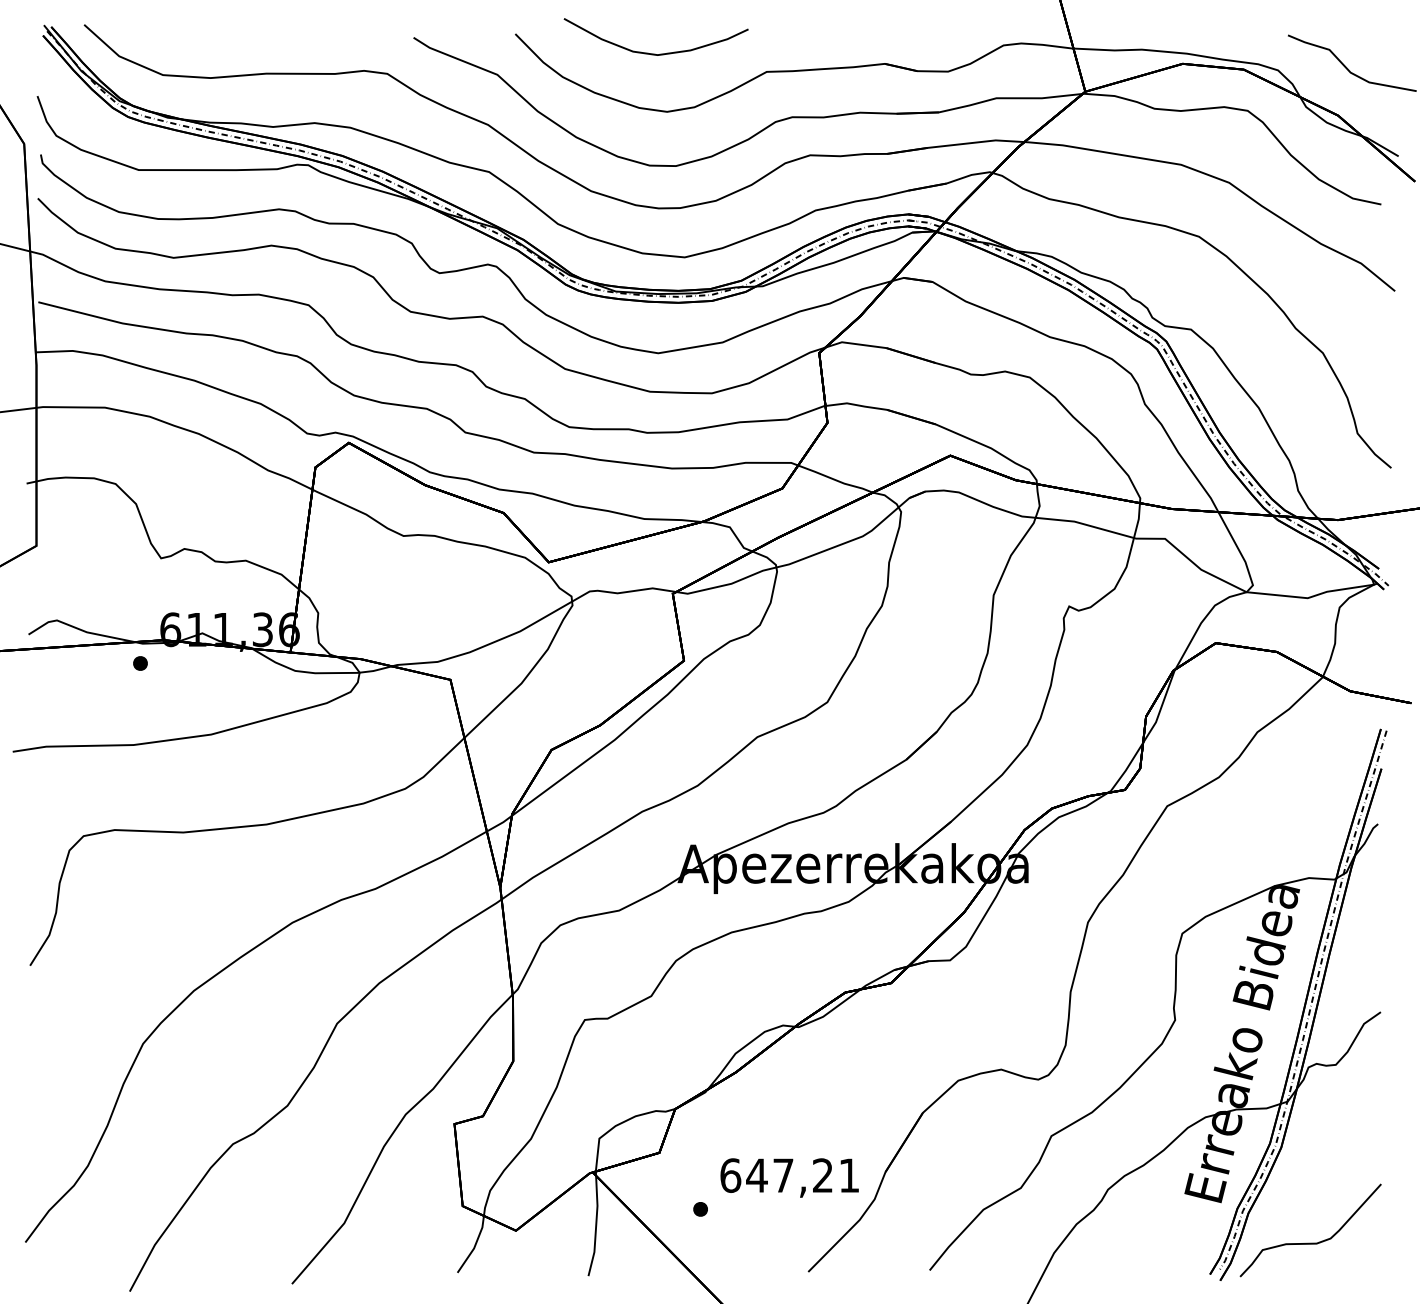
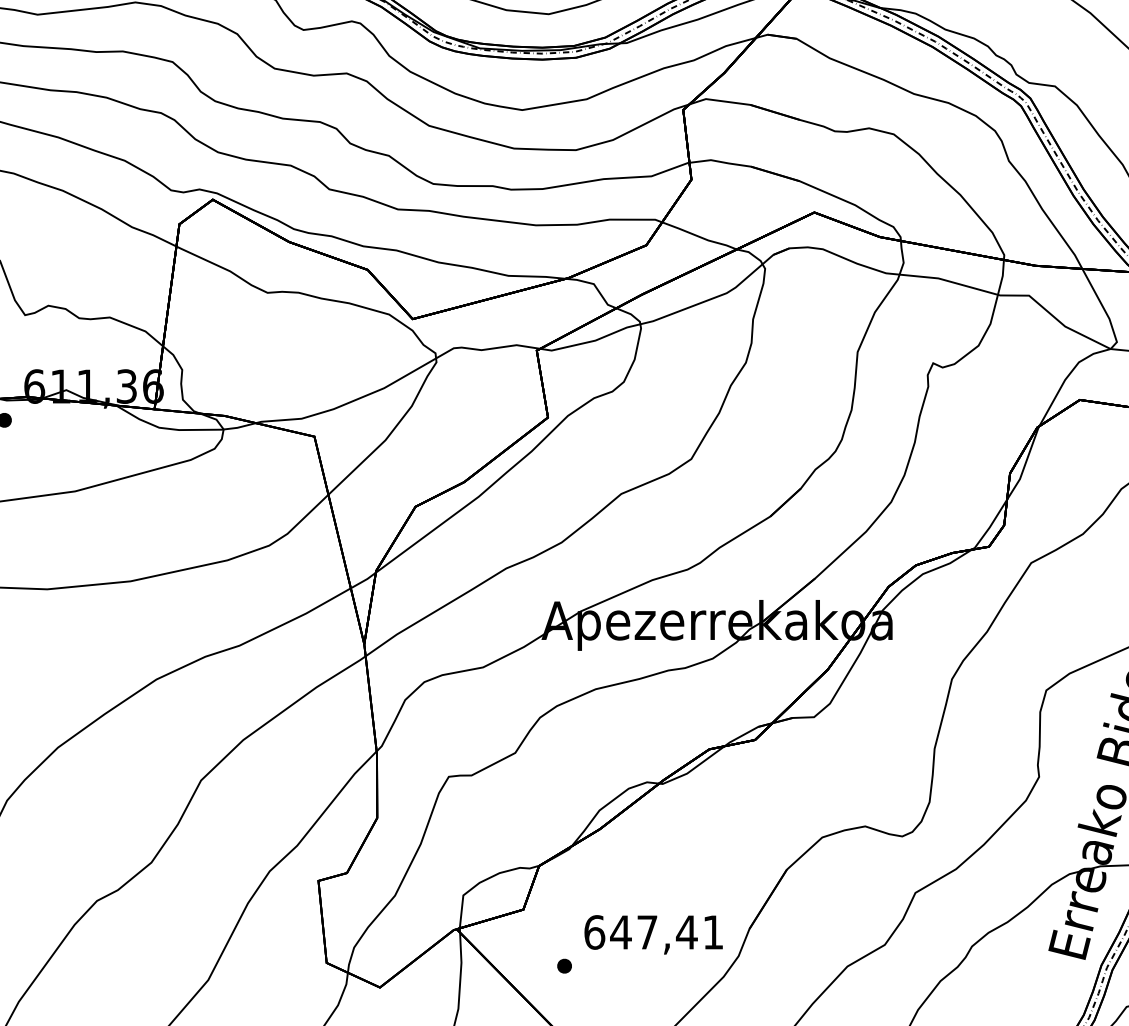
text: (822, 1175) -> (686, 932), 647,21 -> 647,41

